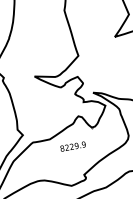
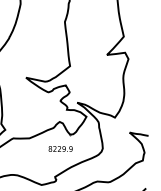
text: (72, 146) -> (60, 148), moved

